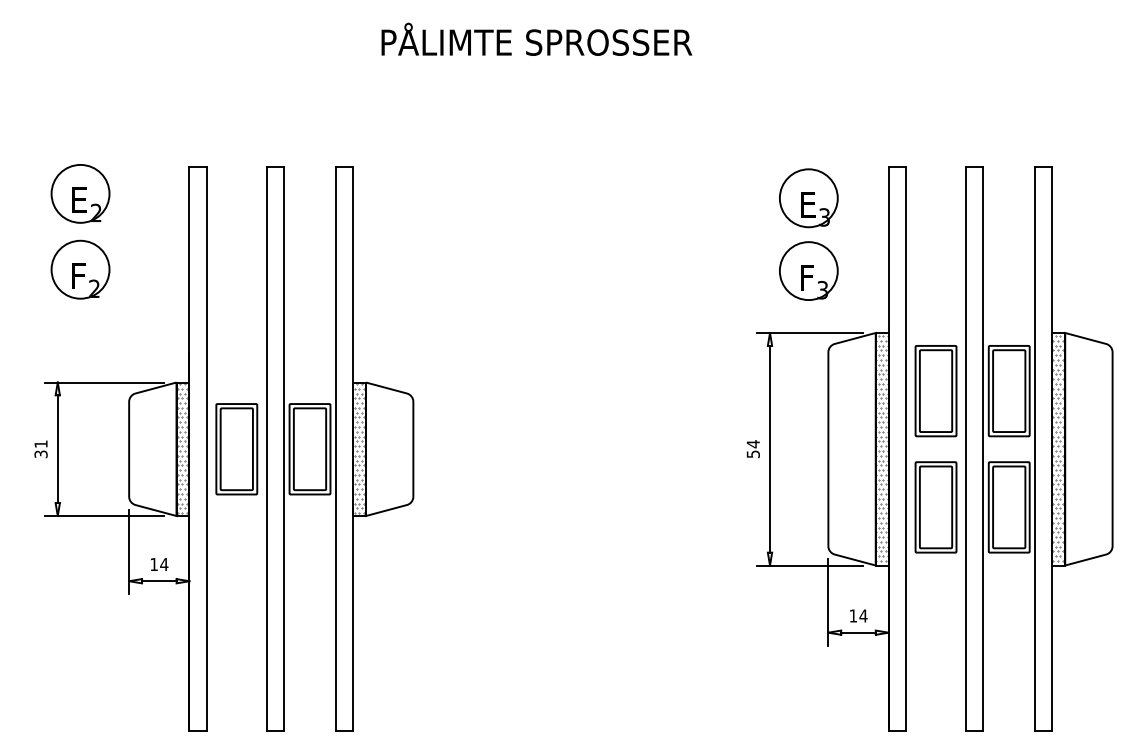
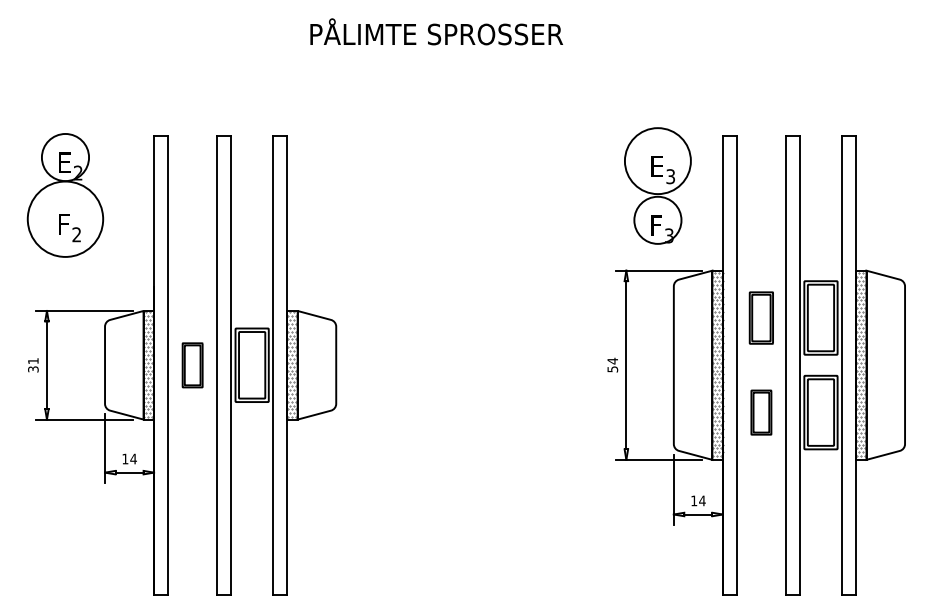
circle: (808, 198) -> (657, 161), size x1.4
circle: (80, 269) -> (65, 219), size x1.6
part: (935, 391) -> (760, 318), size x0.7
part: (236, 449) -> (192, 365), size x0.6
part: (935, 507) -> (760, 412), size x0.6

